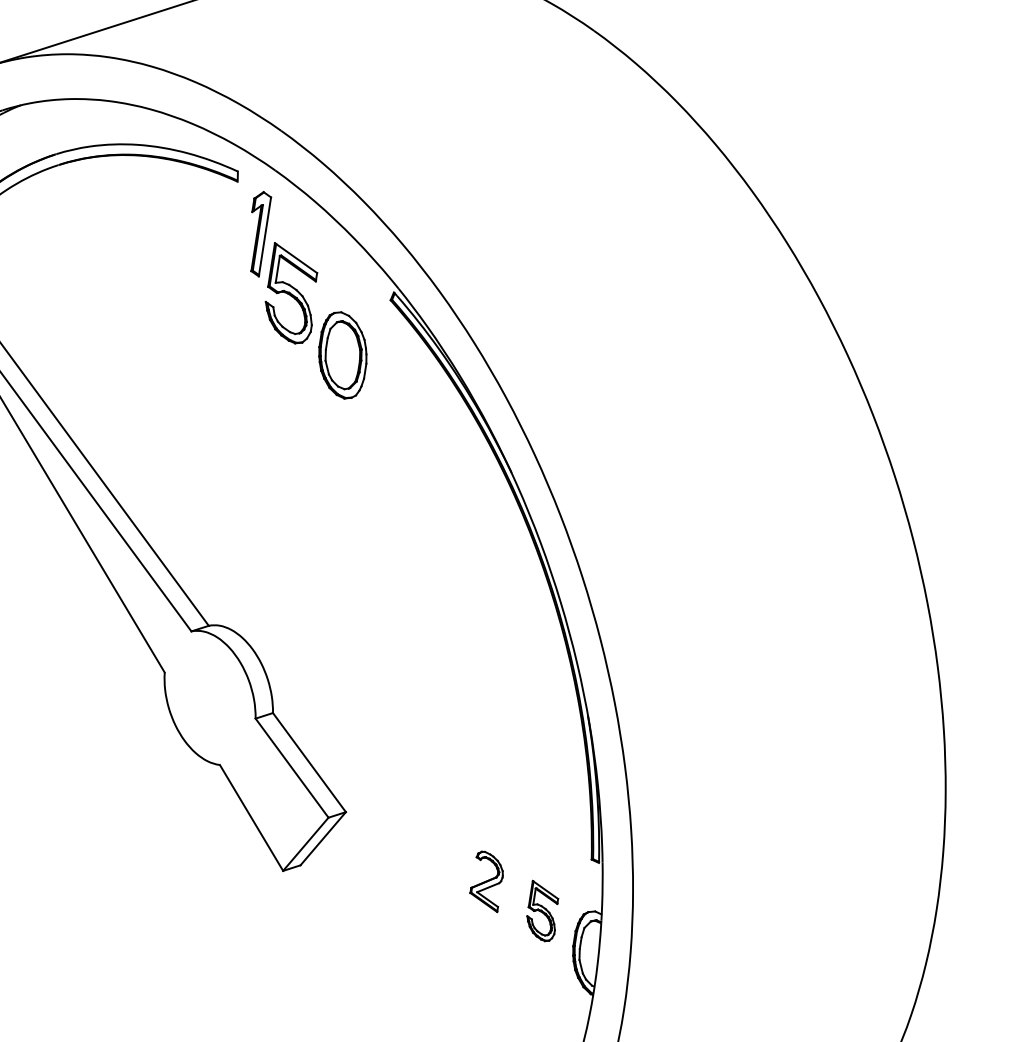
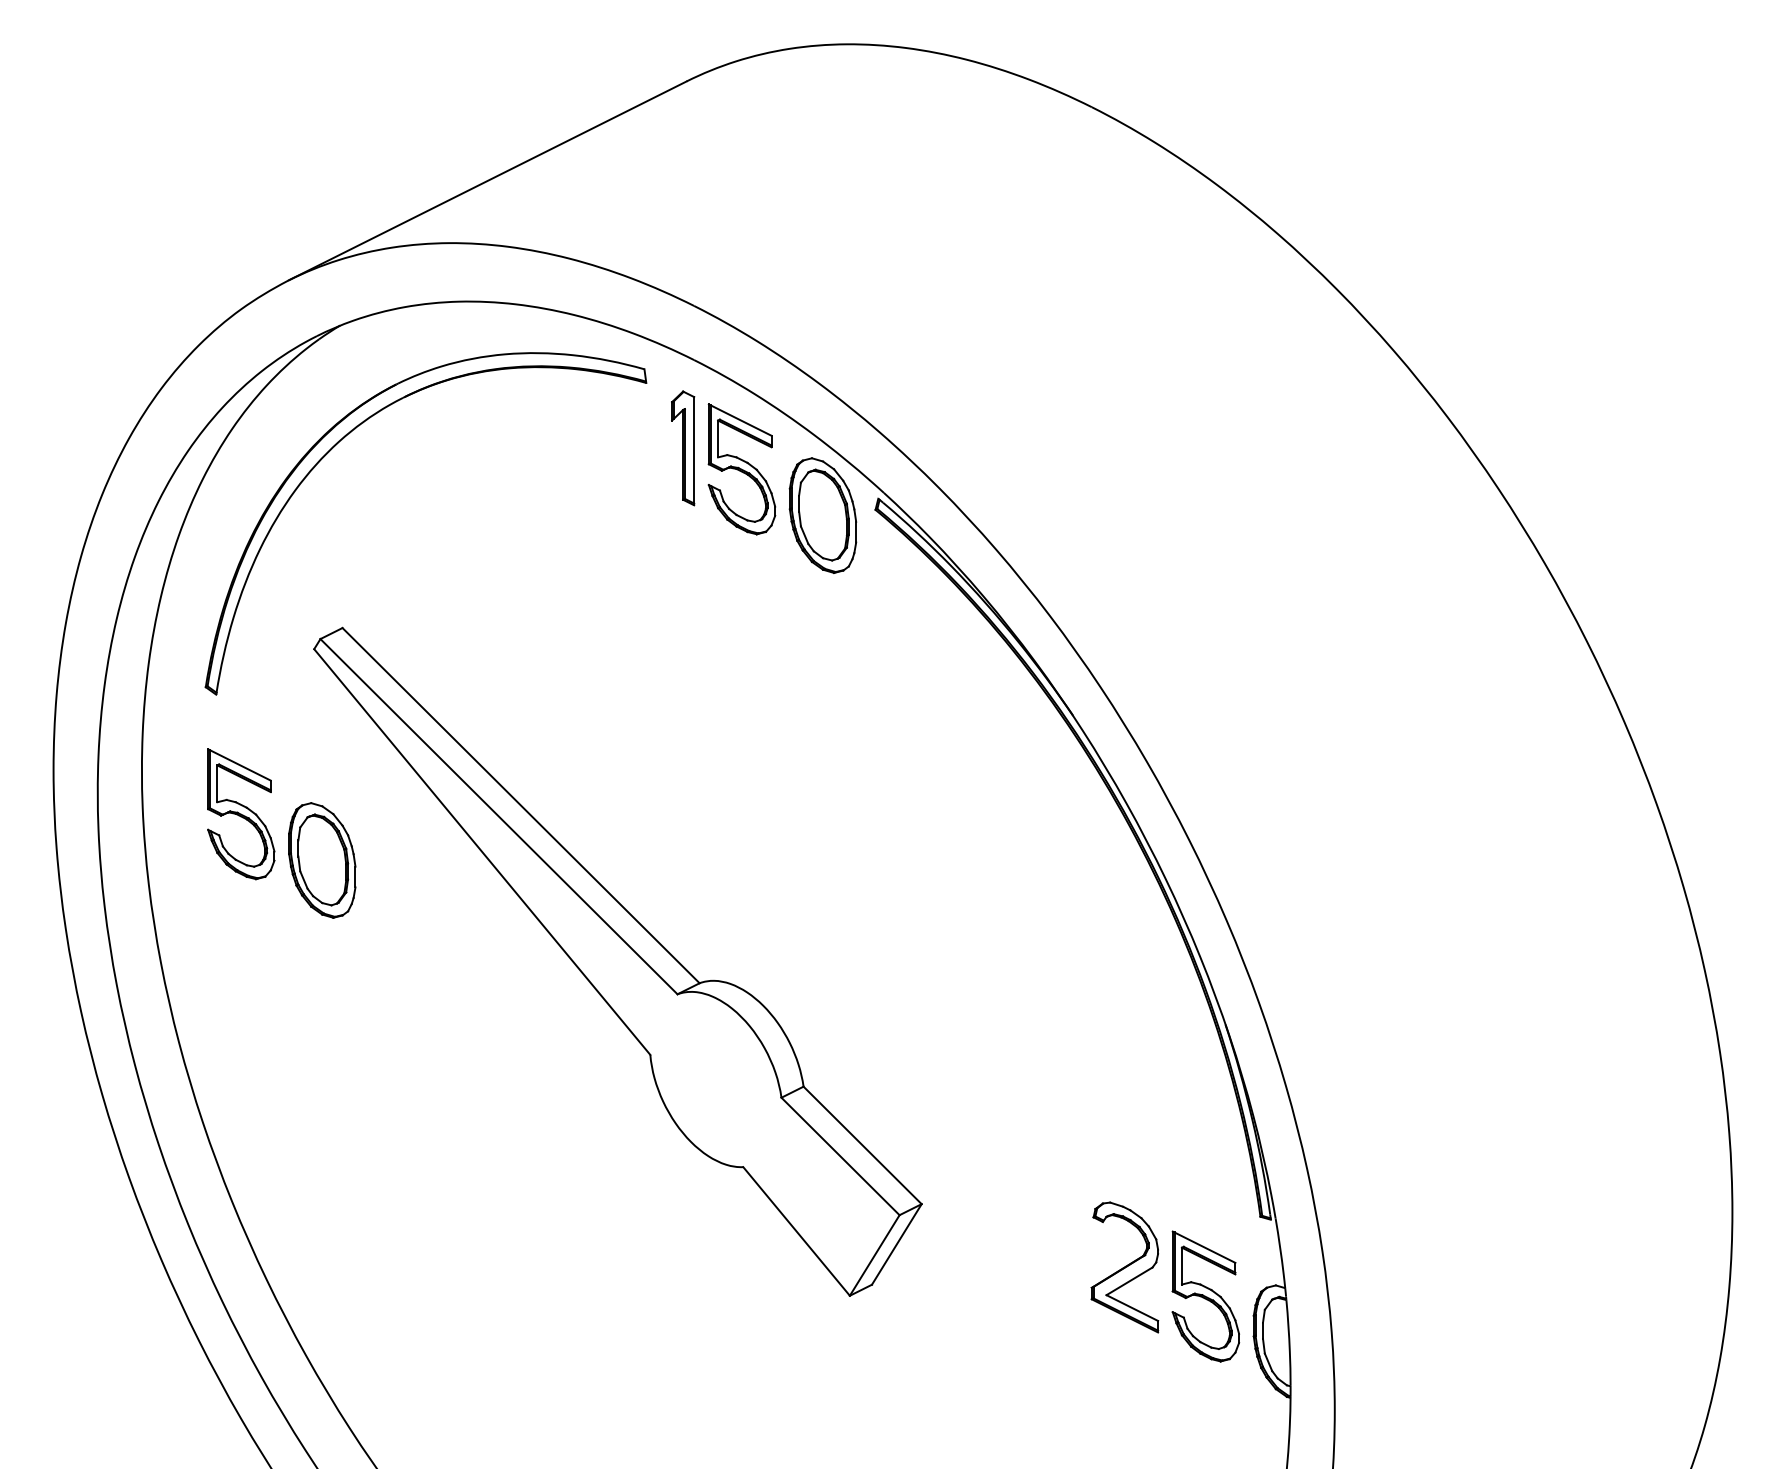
part: (291, 294) -> (741, 469), moved
part: (342, 355) -> (822, 515), moved
part: (486, 881) -> (1124, 1267), size x1.67
part: (542, 911) -> (1205, 1296), size x1.67

